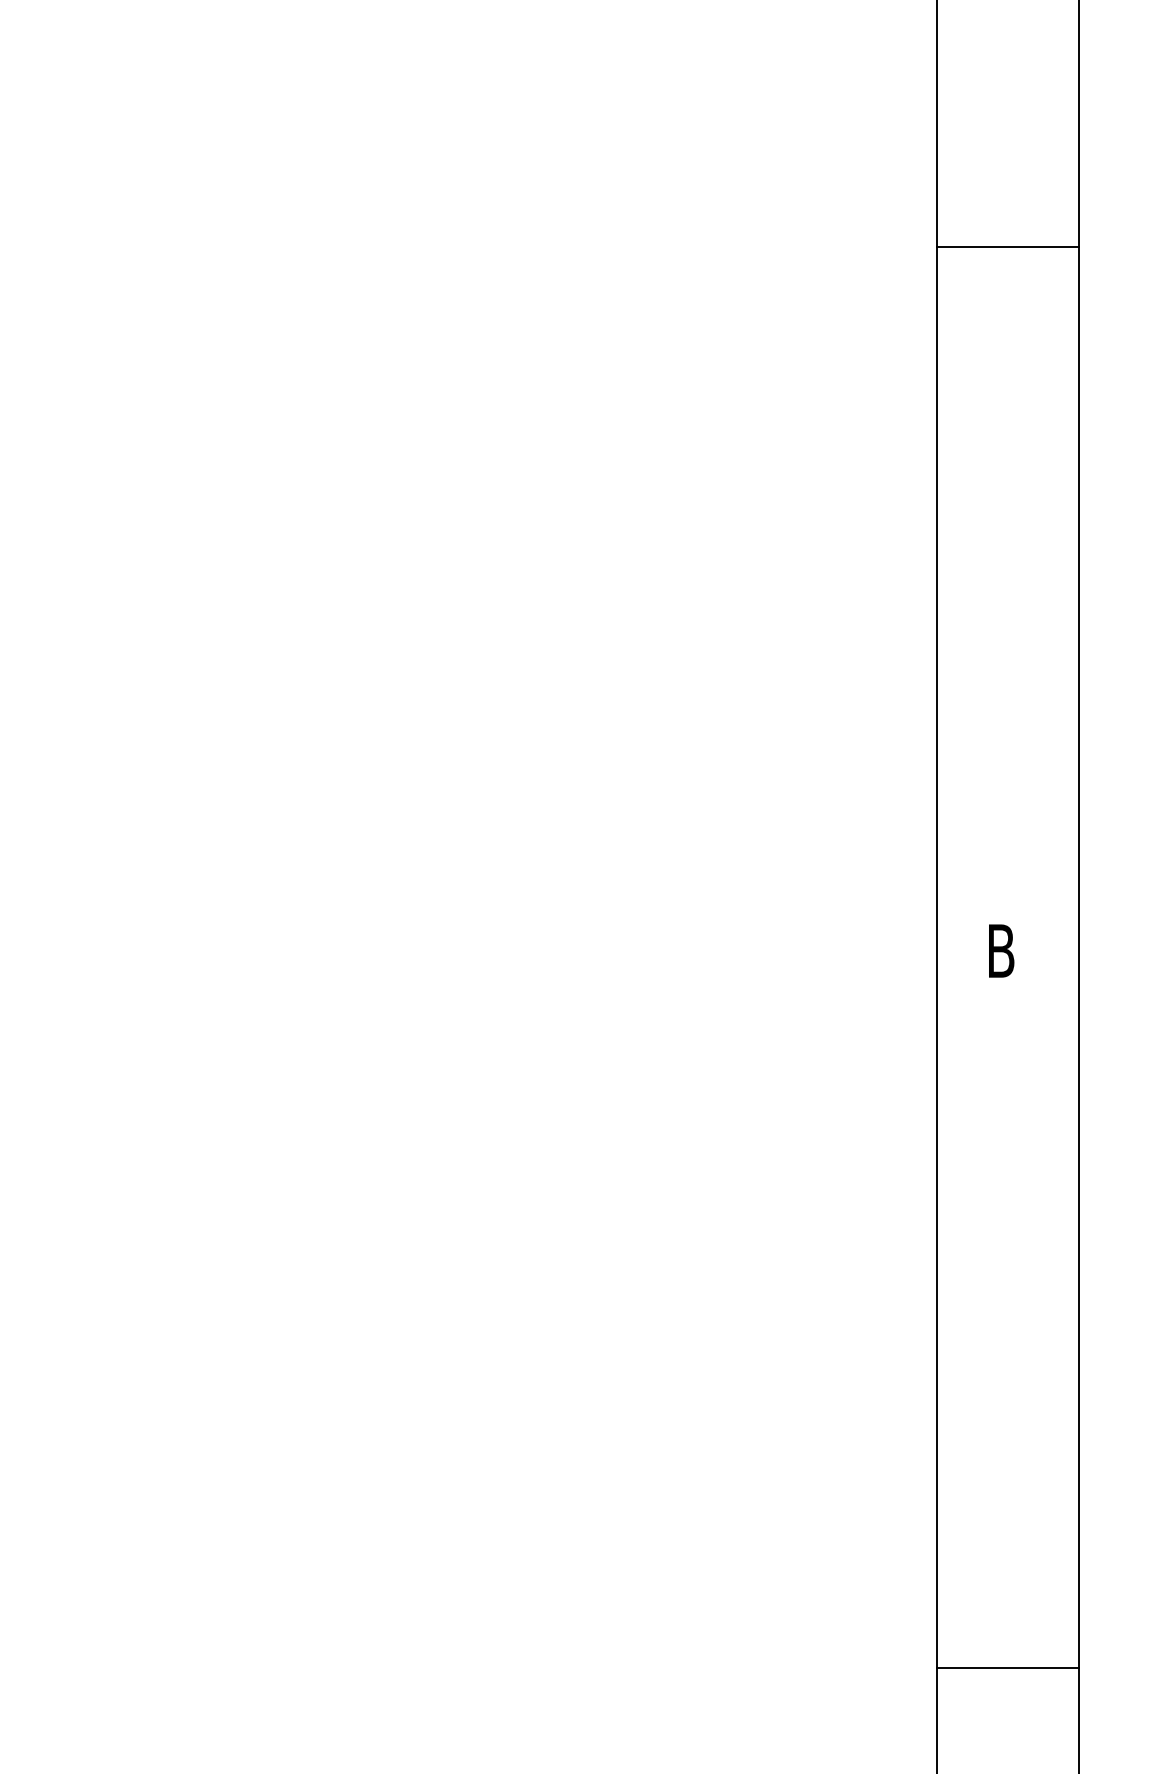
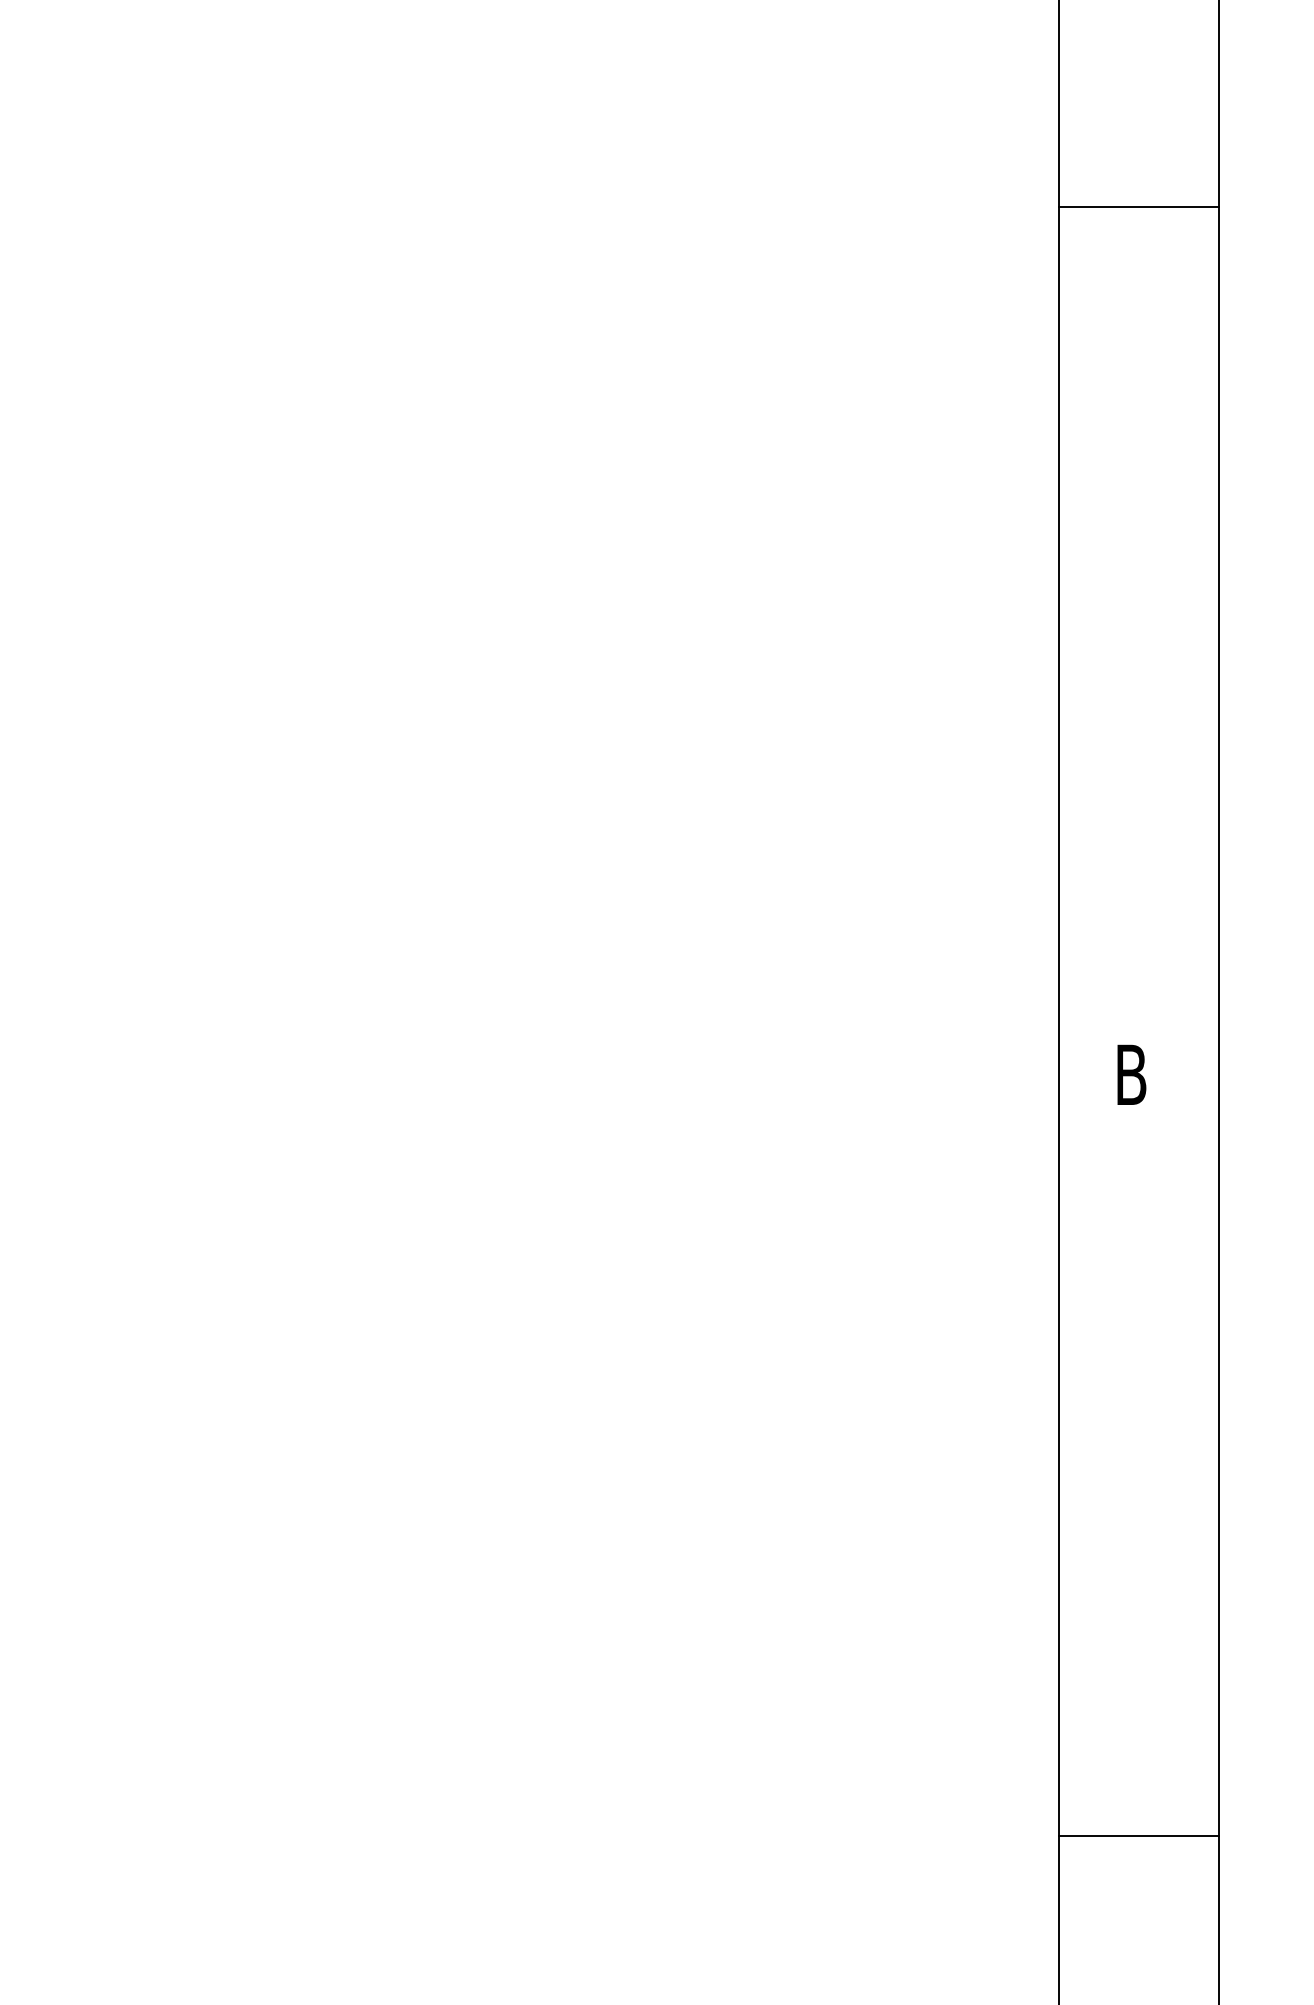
line: (1007, 246) -> (1138, 206), moved
line: (1007, 1668) -> (1138, 1835), moved

